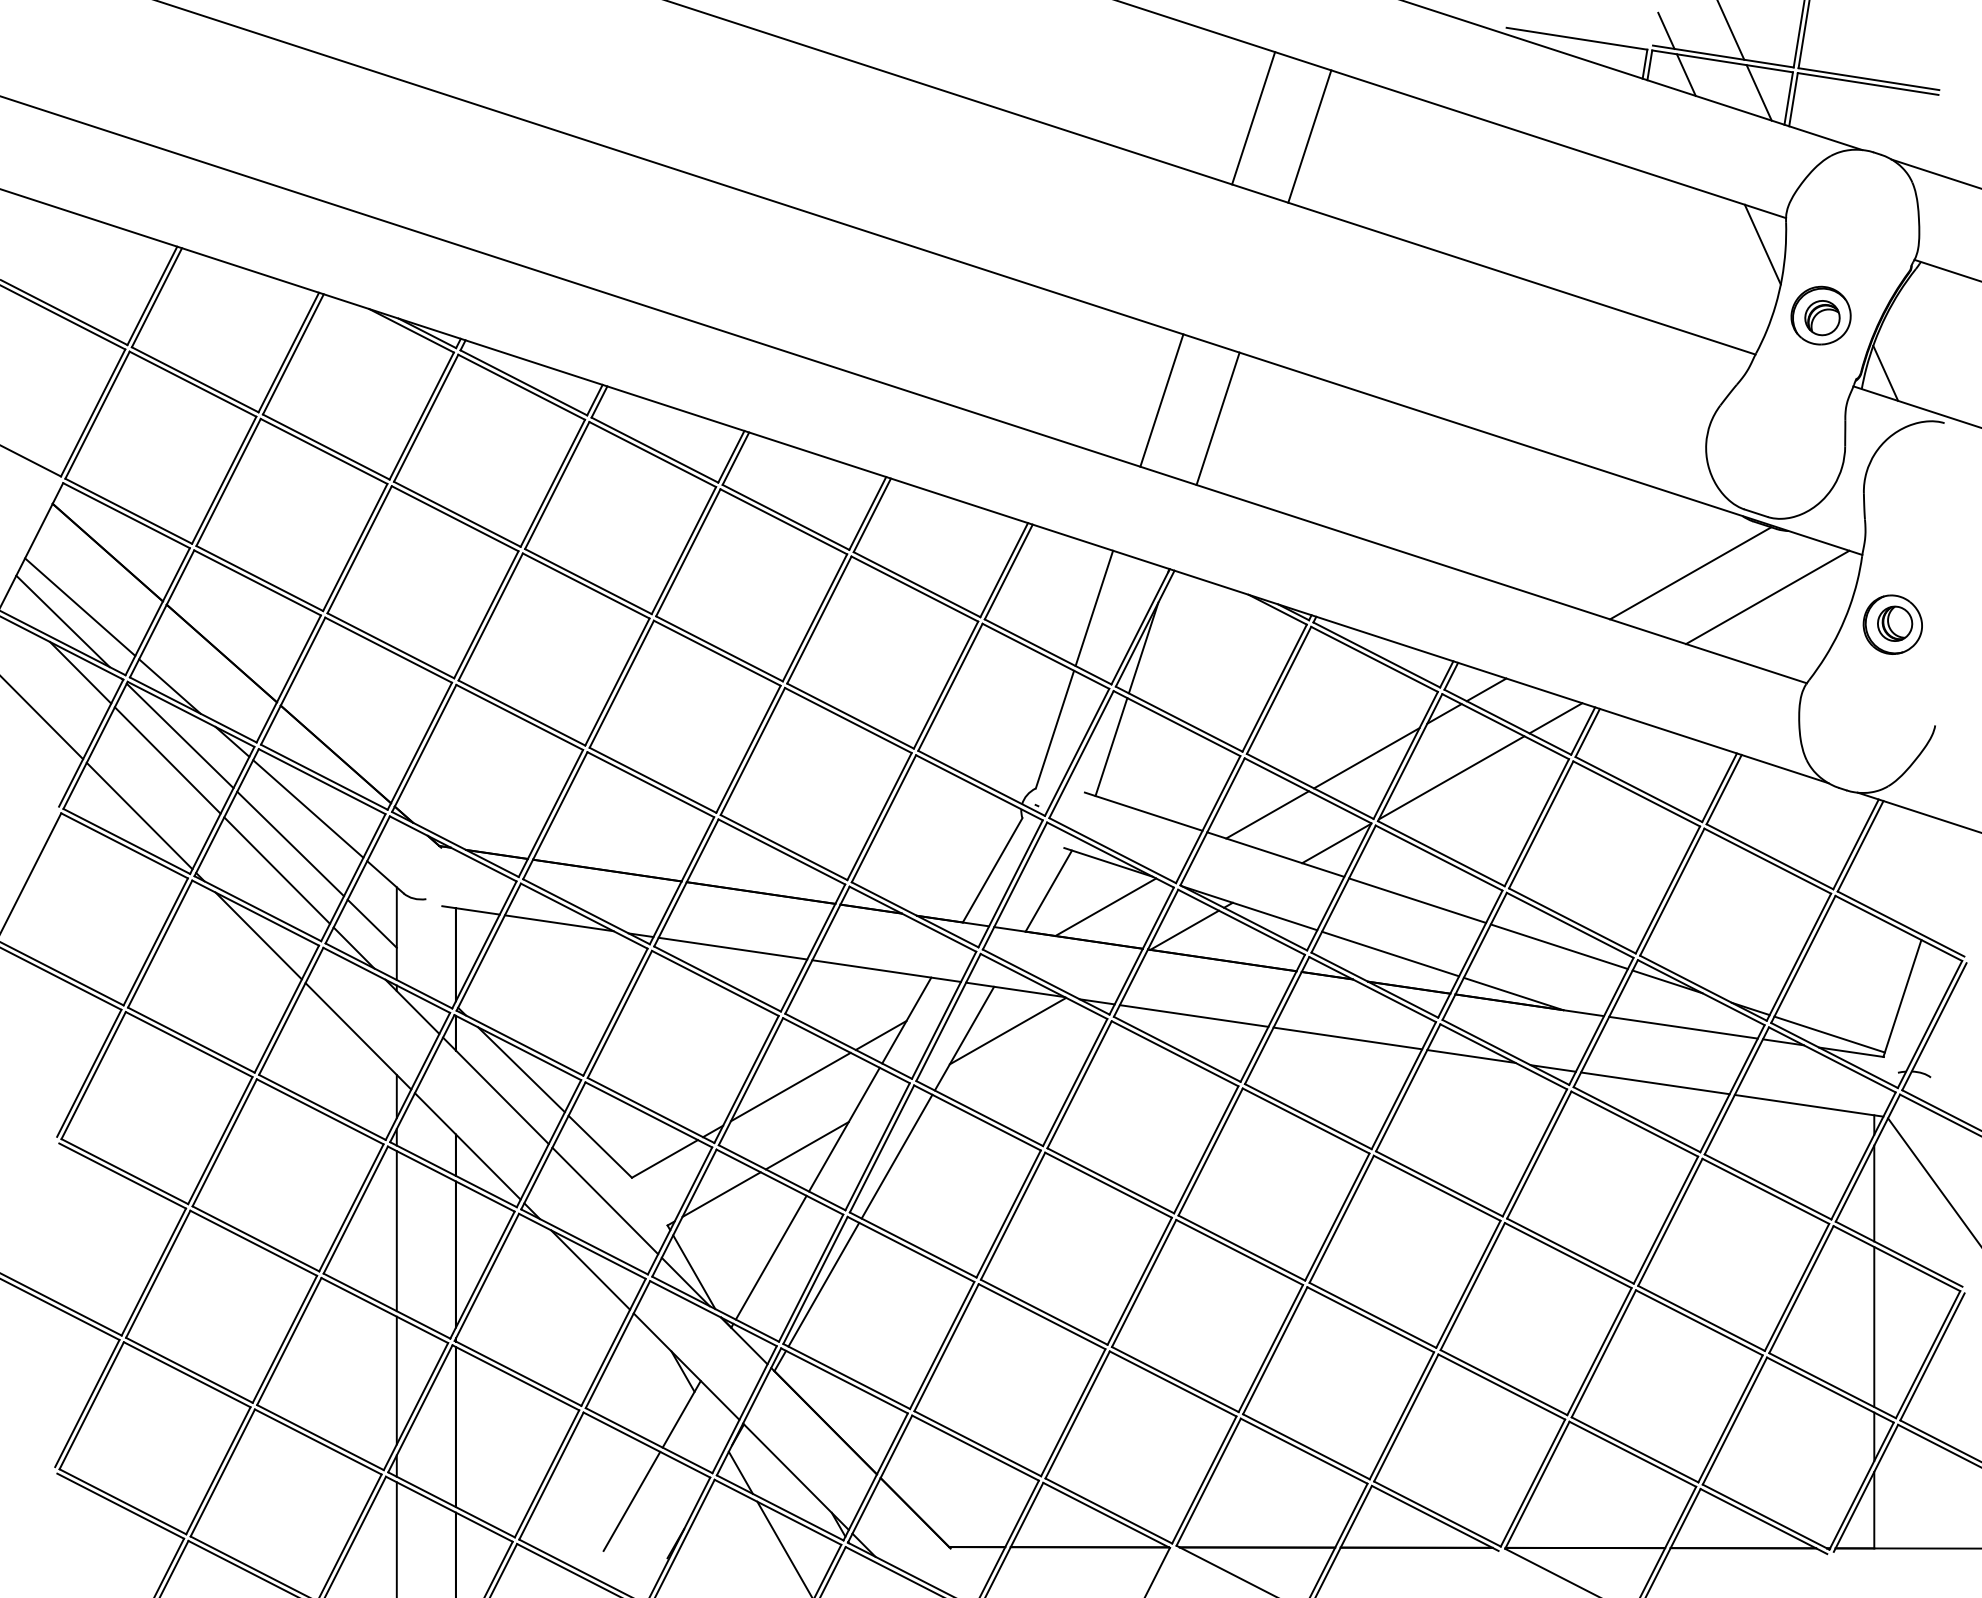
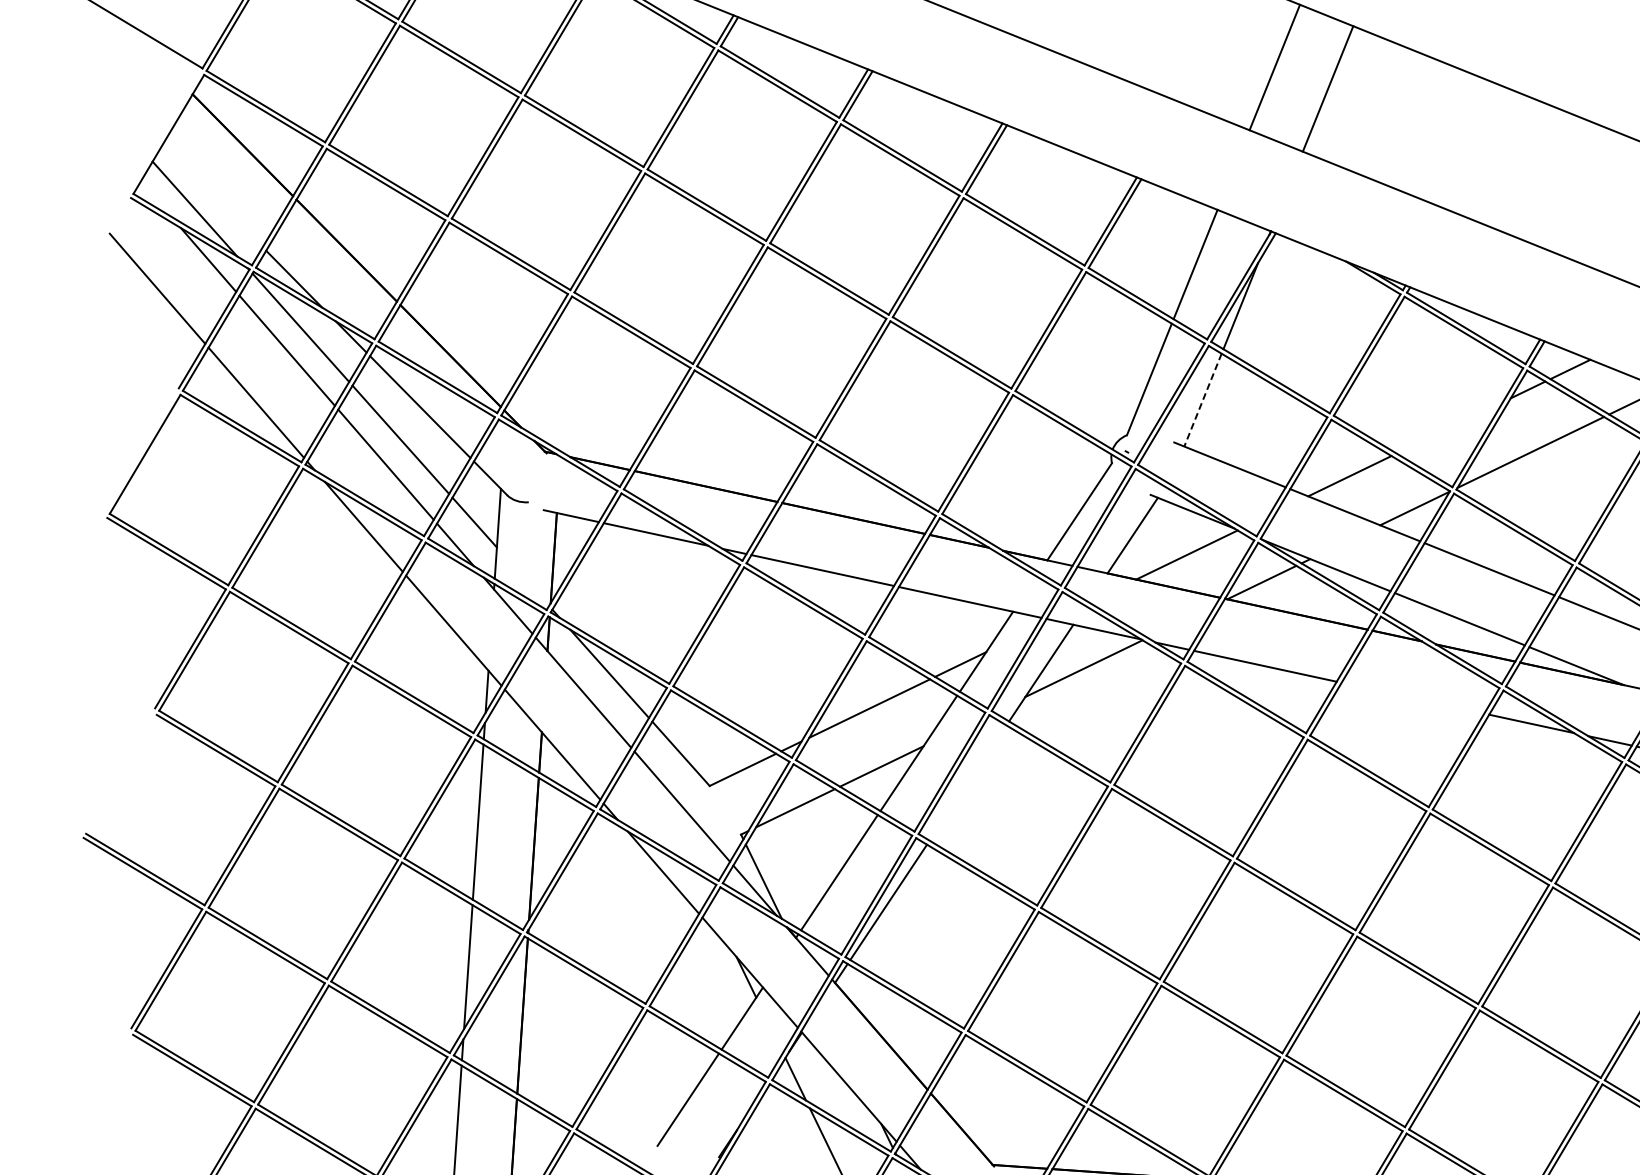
line: (80, 606) -> (212, 195), removed
line: (1111, 747) -> (1203, 400), solid -> dashed
line: (1366, 758) -> (1449, 428), removed
line: (1347, 1038) -> (1412, 698), removed
line: (896, 1156) -> (967, 782), removed

